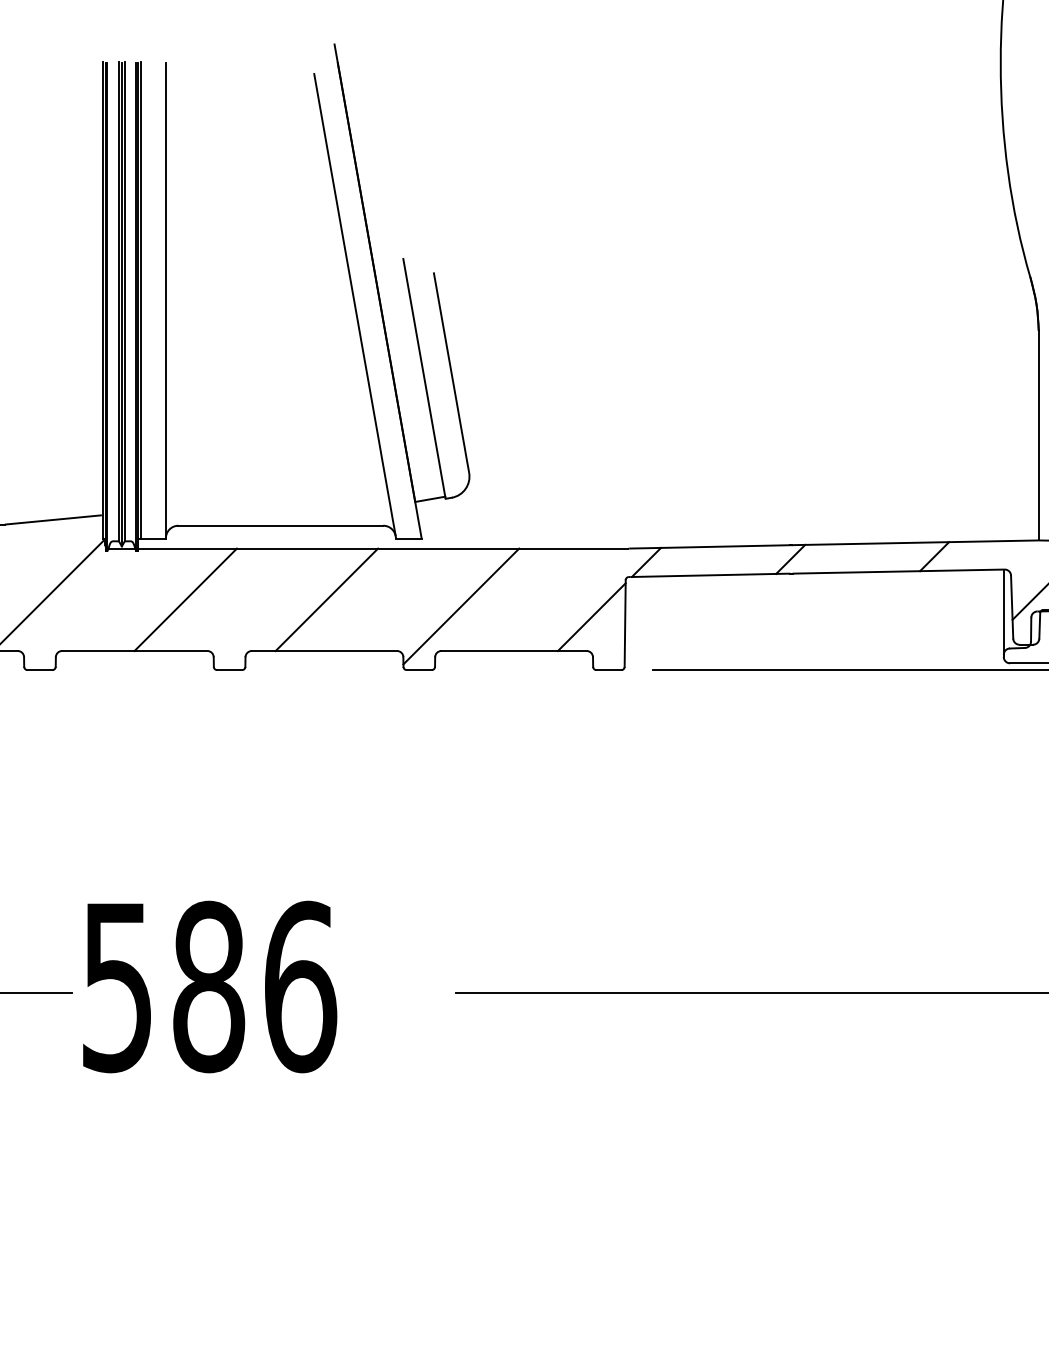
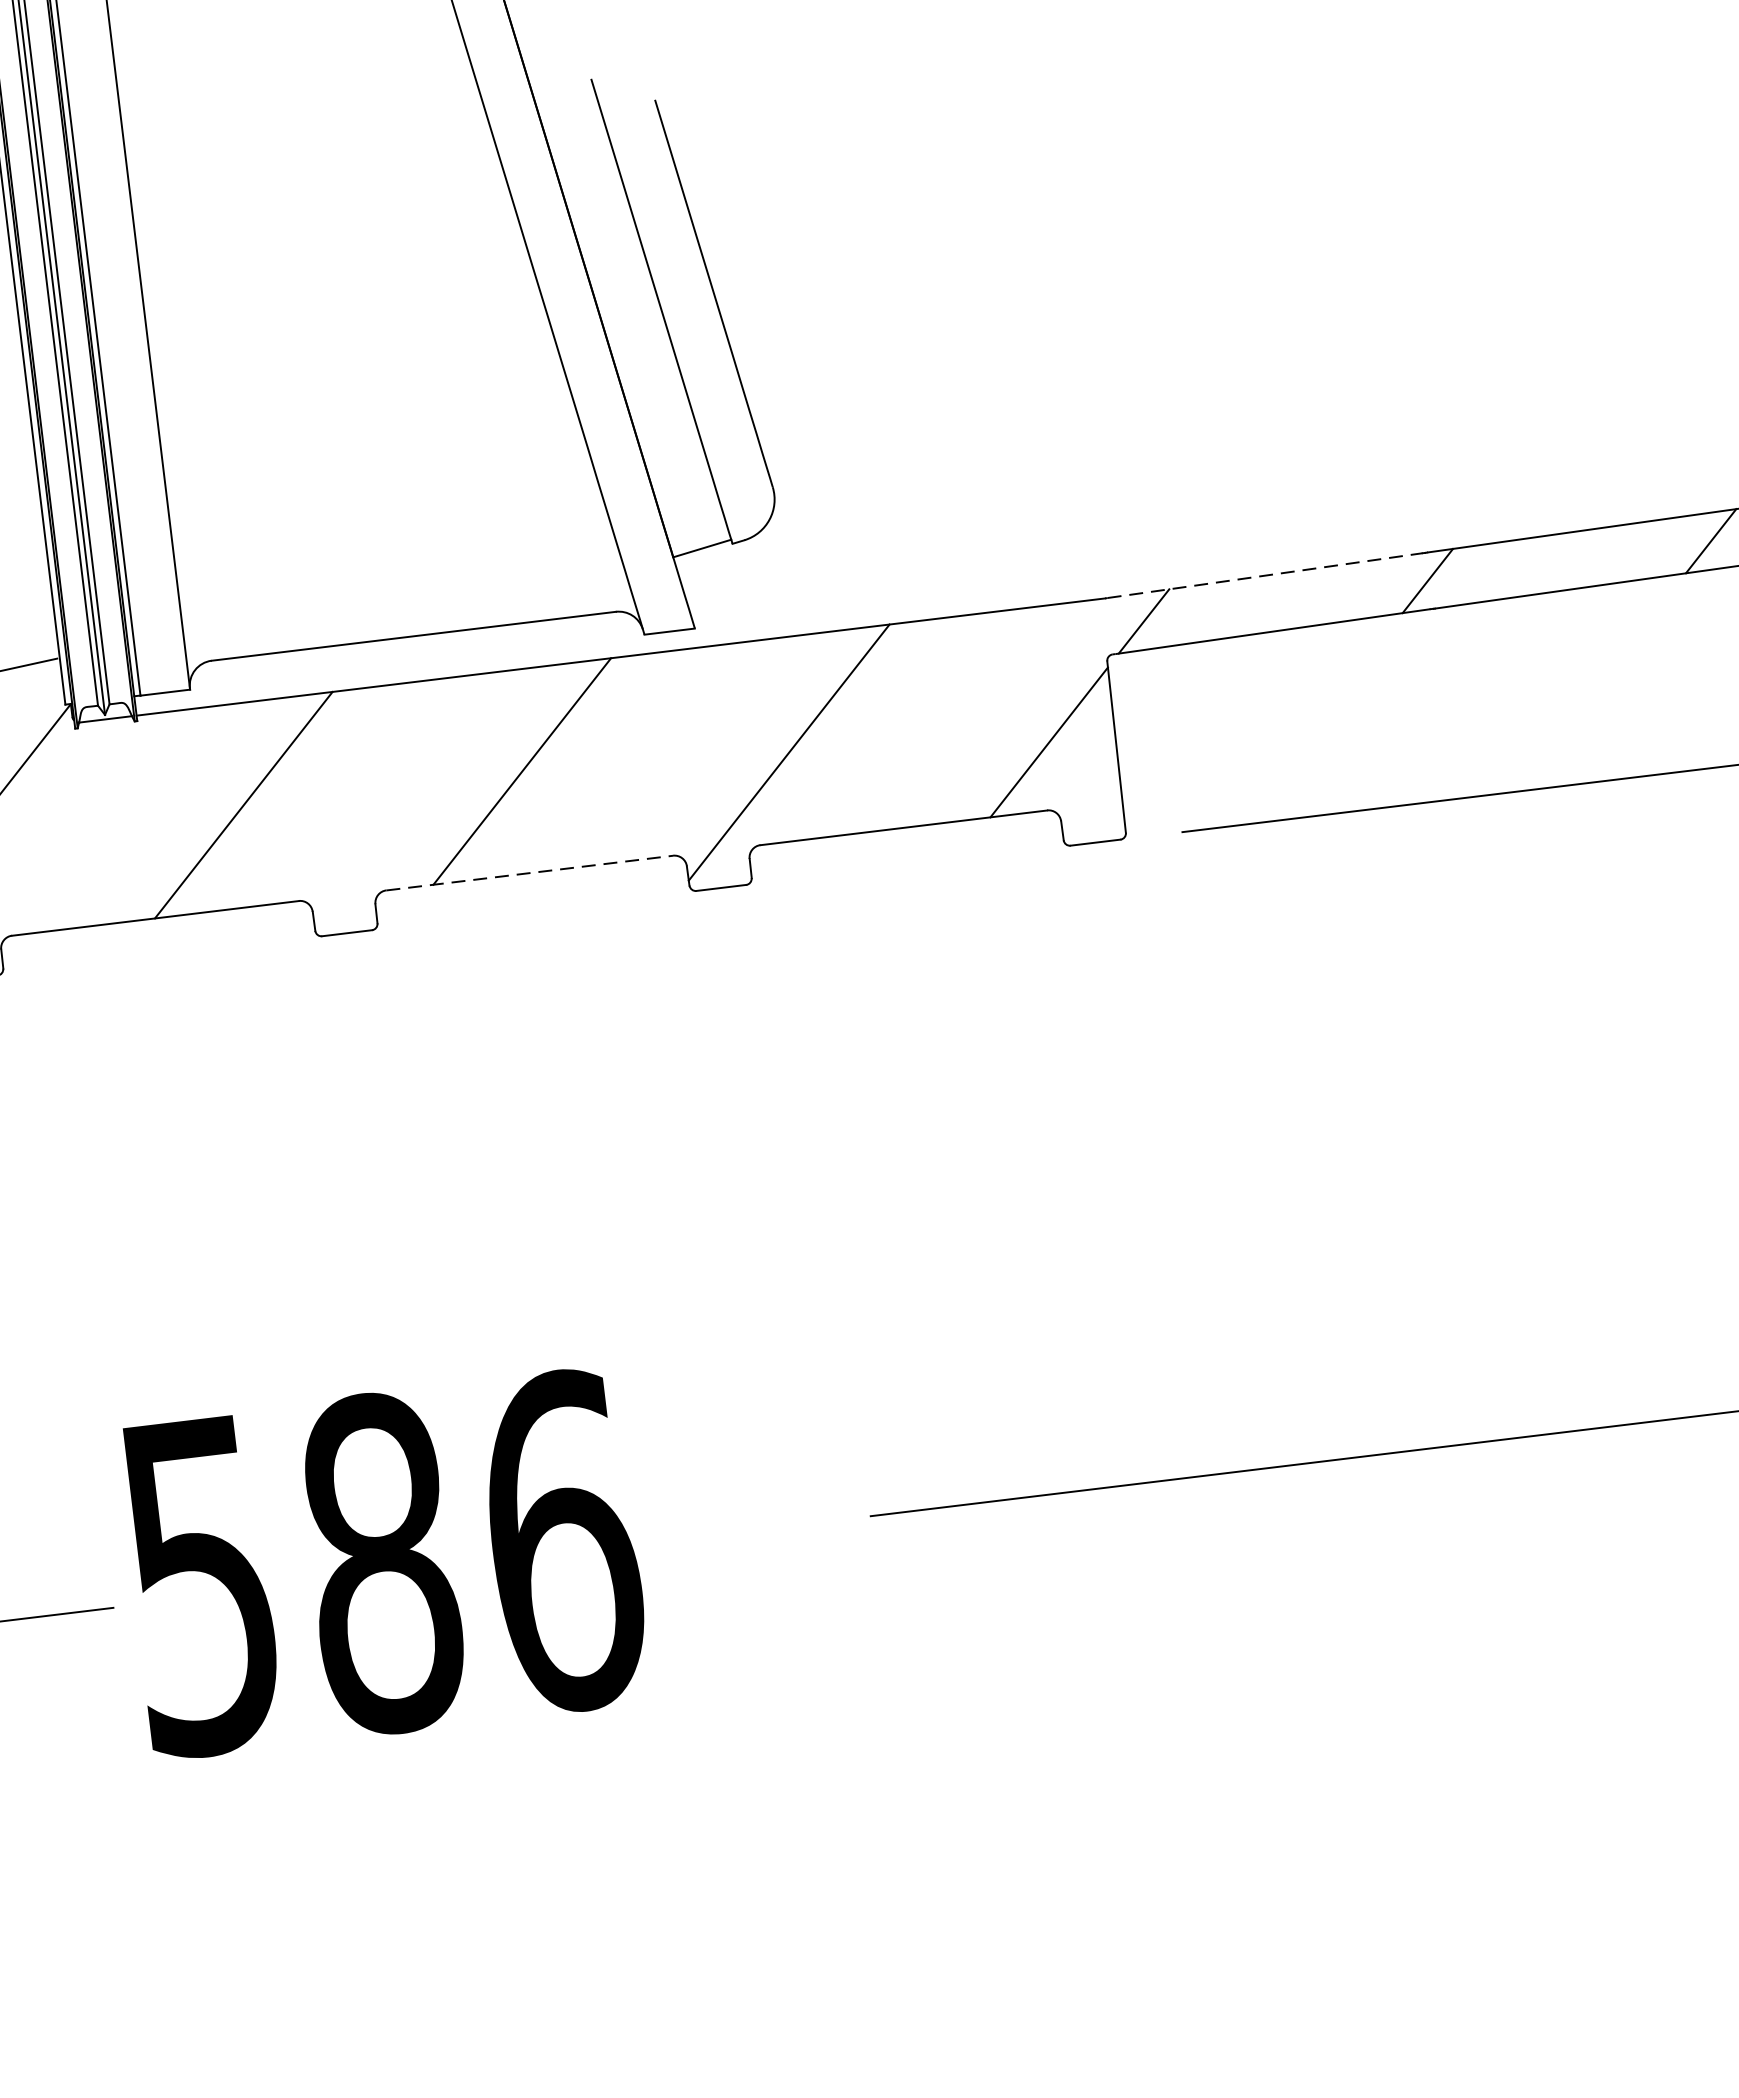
line: (709, 546) -> (1264, 574), solid -> dashed
line: (324, 651) -> (529, 874), solid -> dashed

